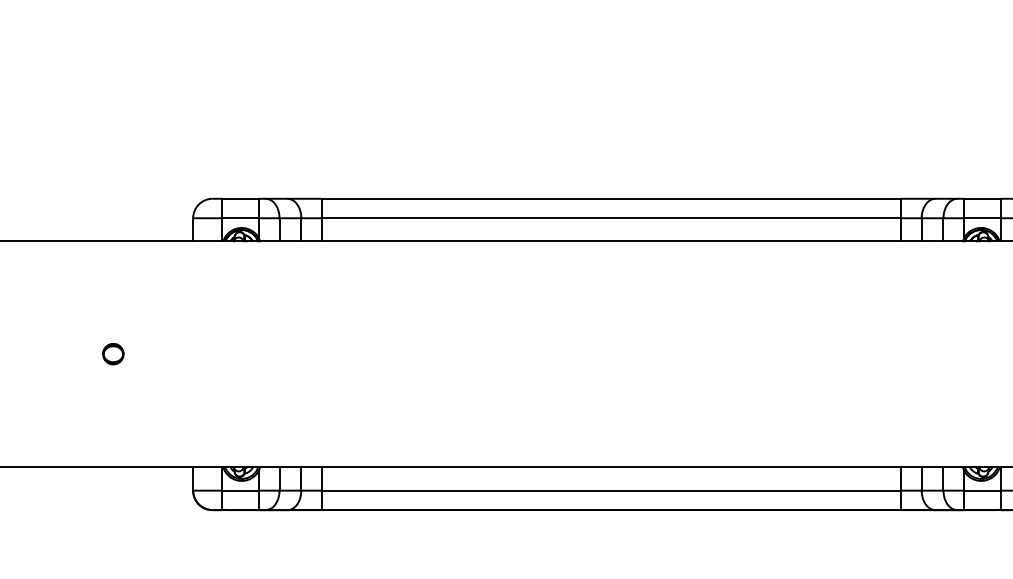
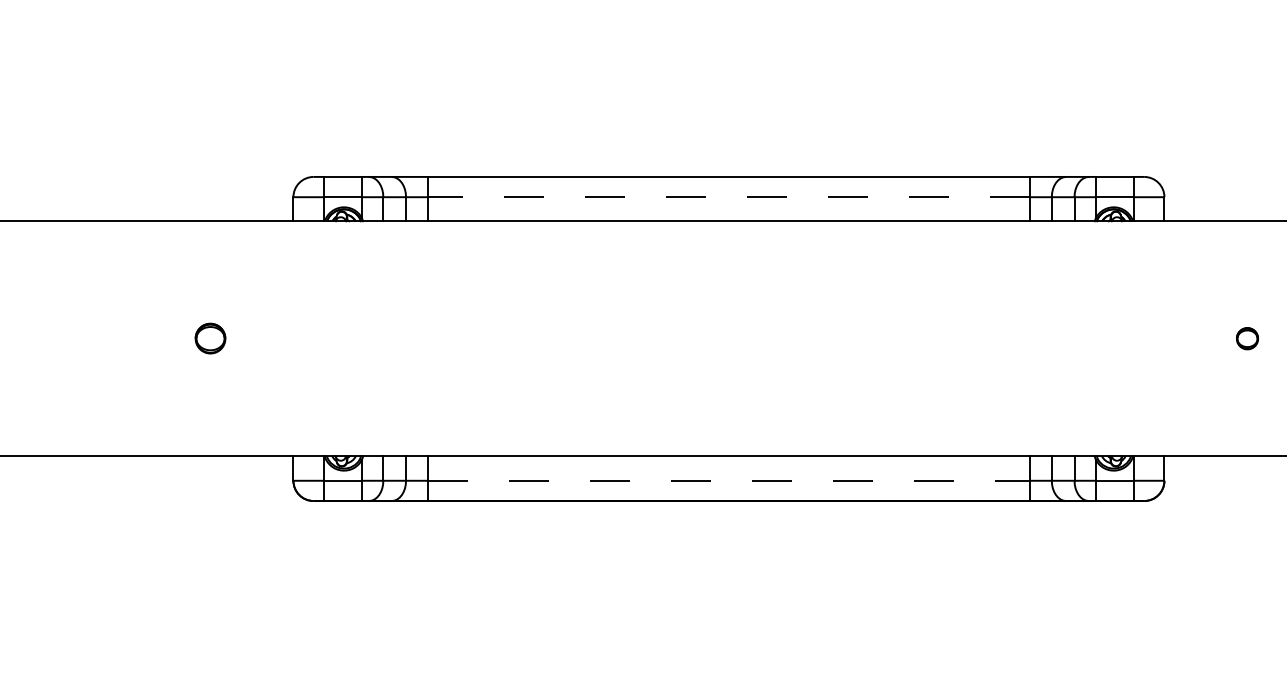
line: (611, 218) -> (728, 197), solid -> dashed
part: (112, 353) -> (209, 338), size x1.4
line: (612, 490) -> (729, 480), solid -> dashed

